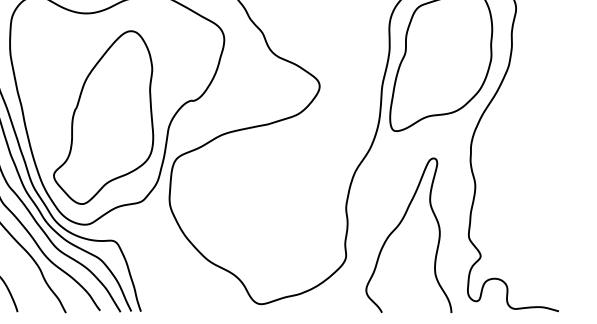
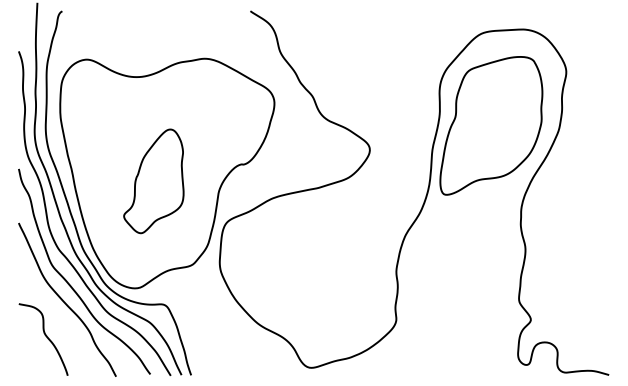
part: (103, 117) -> (153, 181), size x0.6
curve: (397, 228) -> (447, 292), removed

